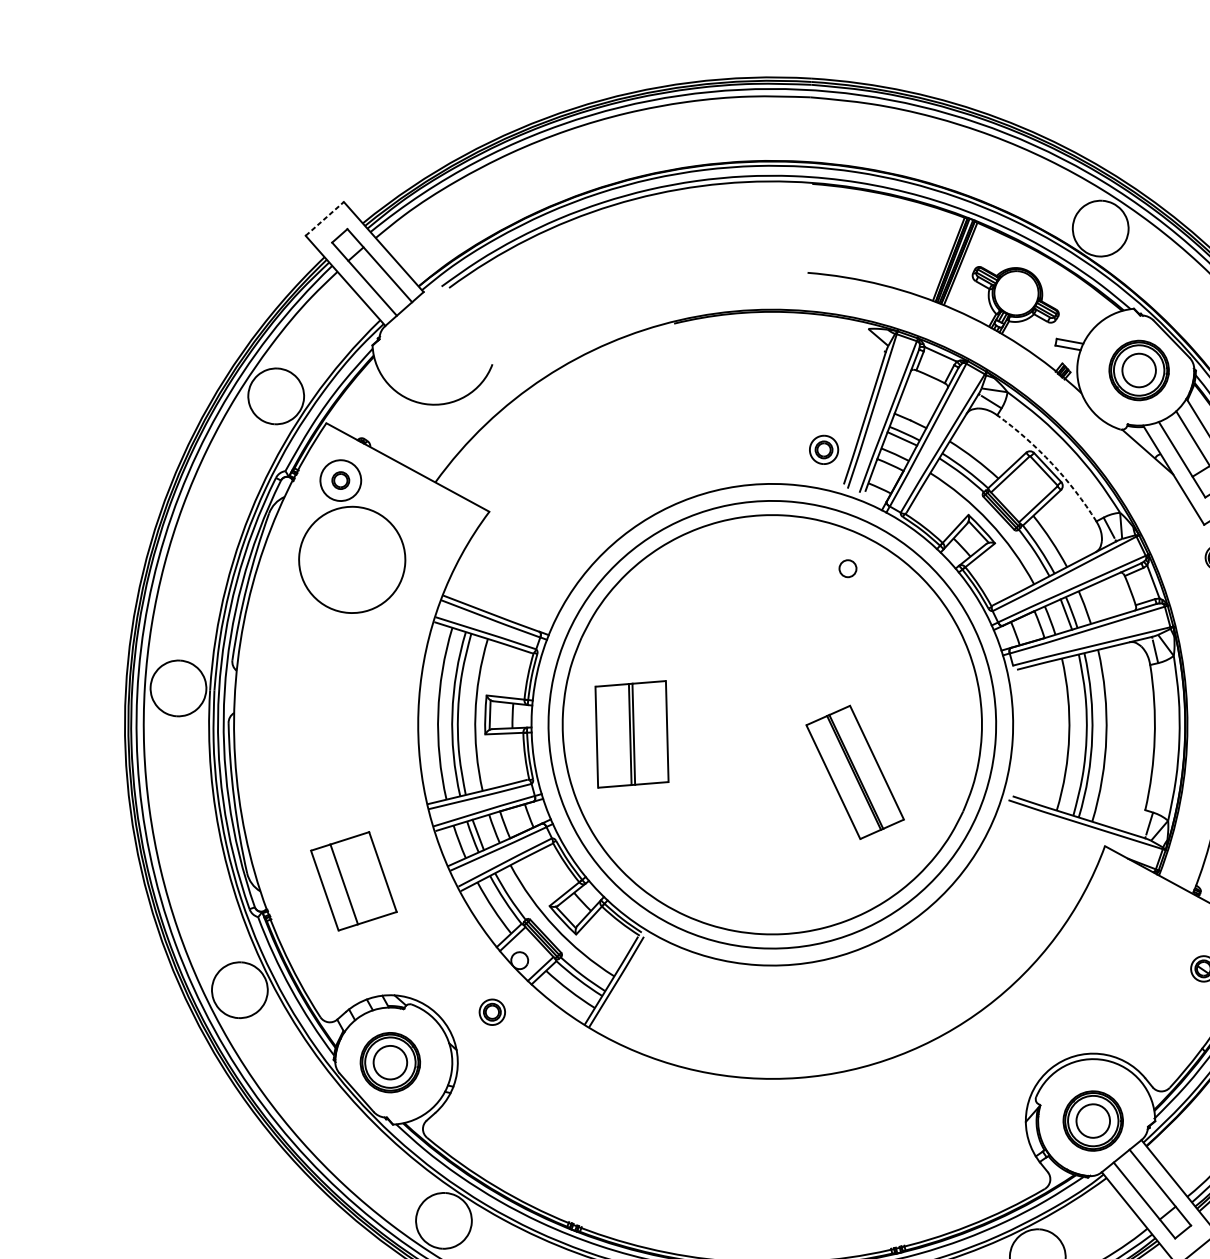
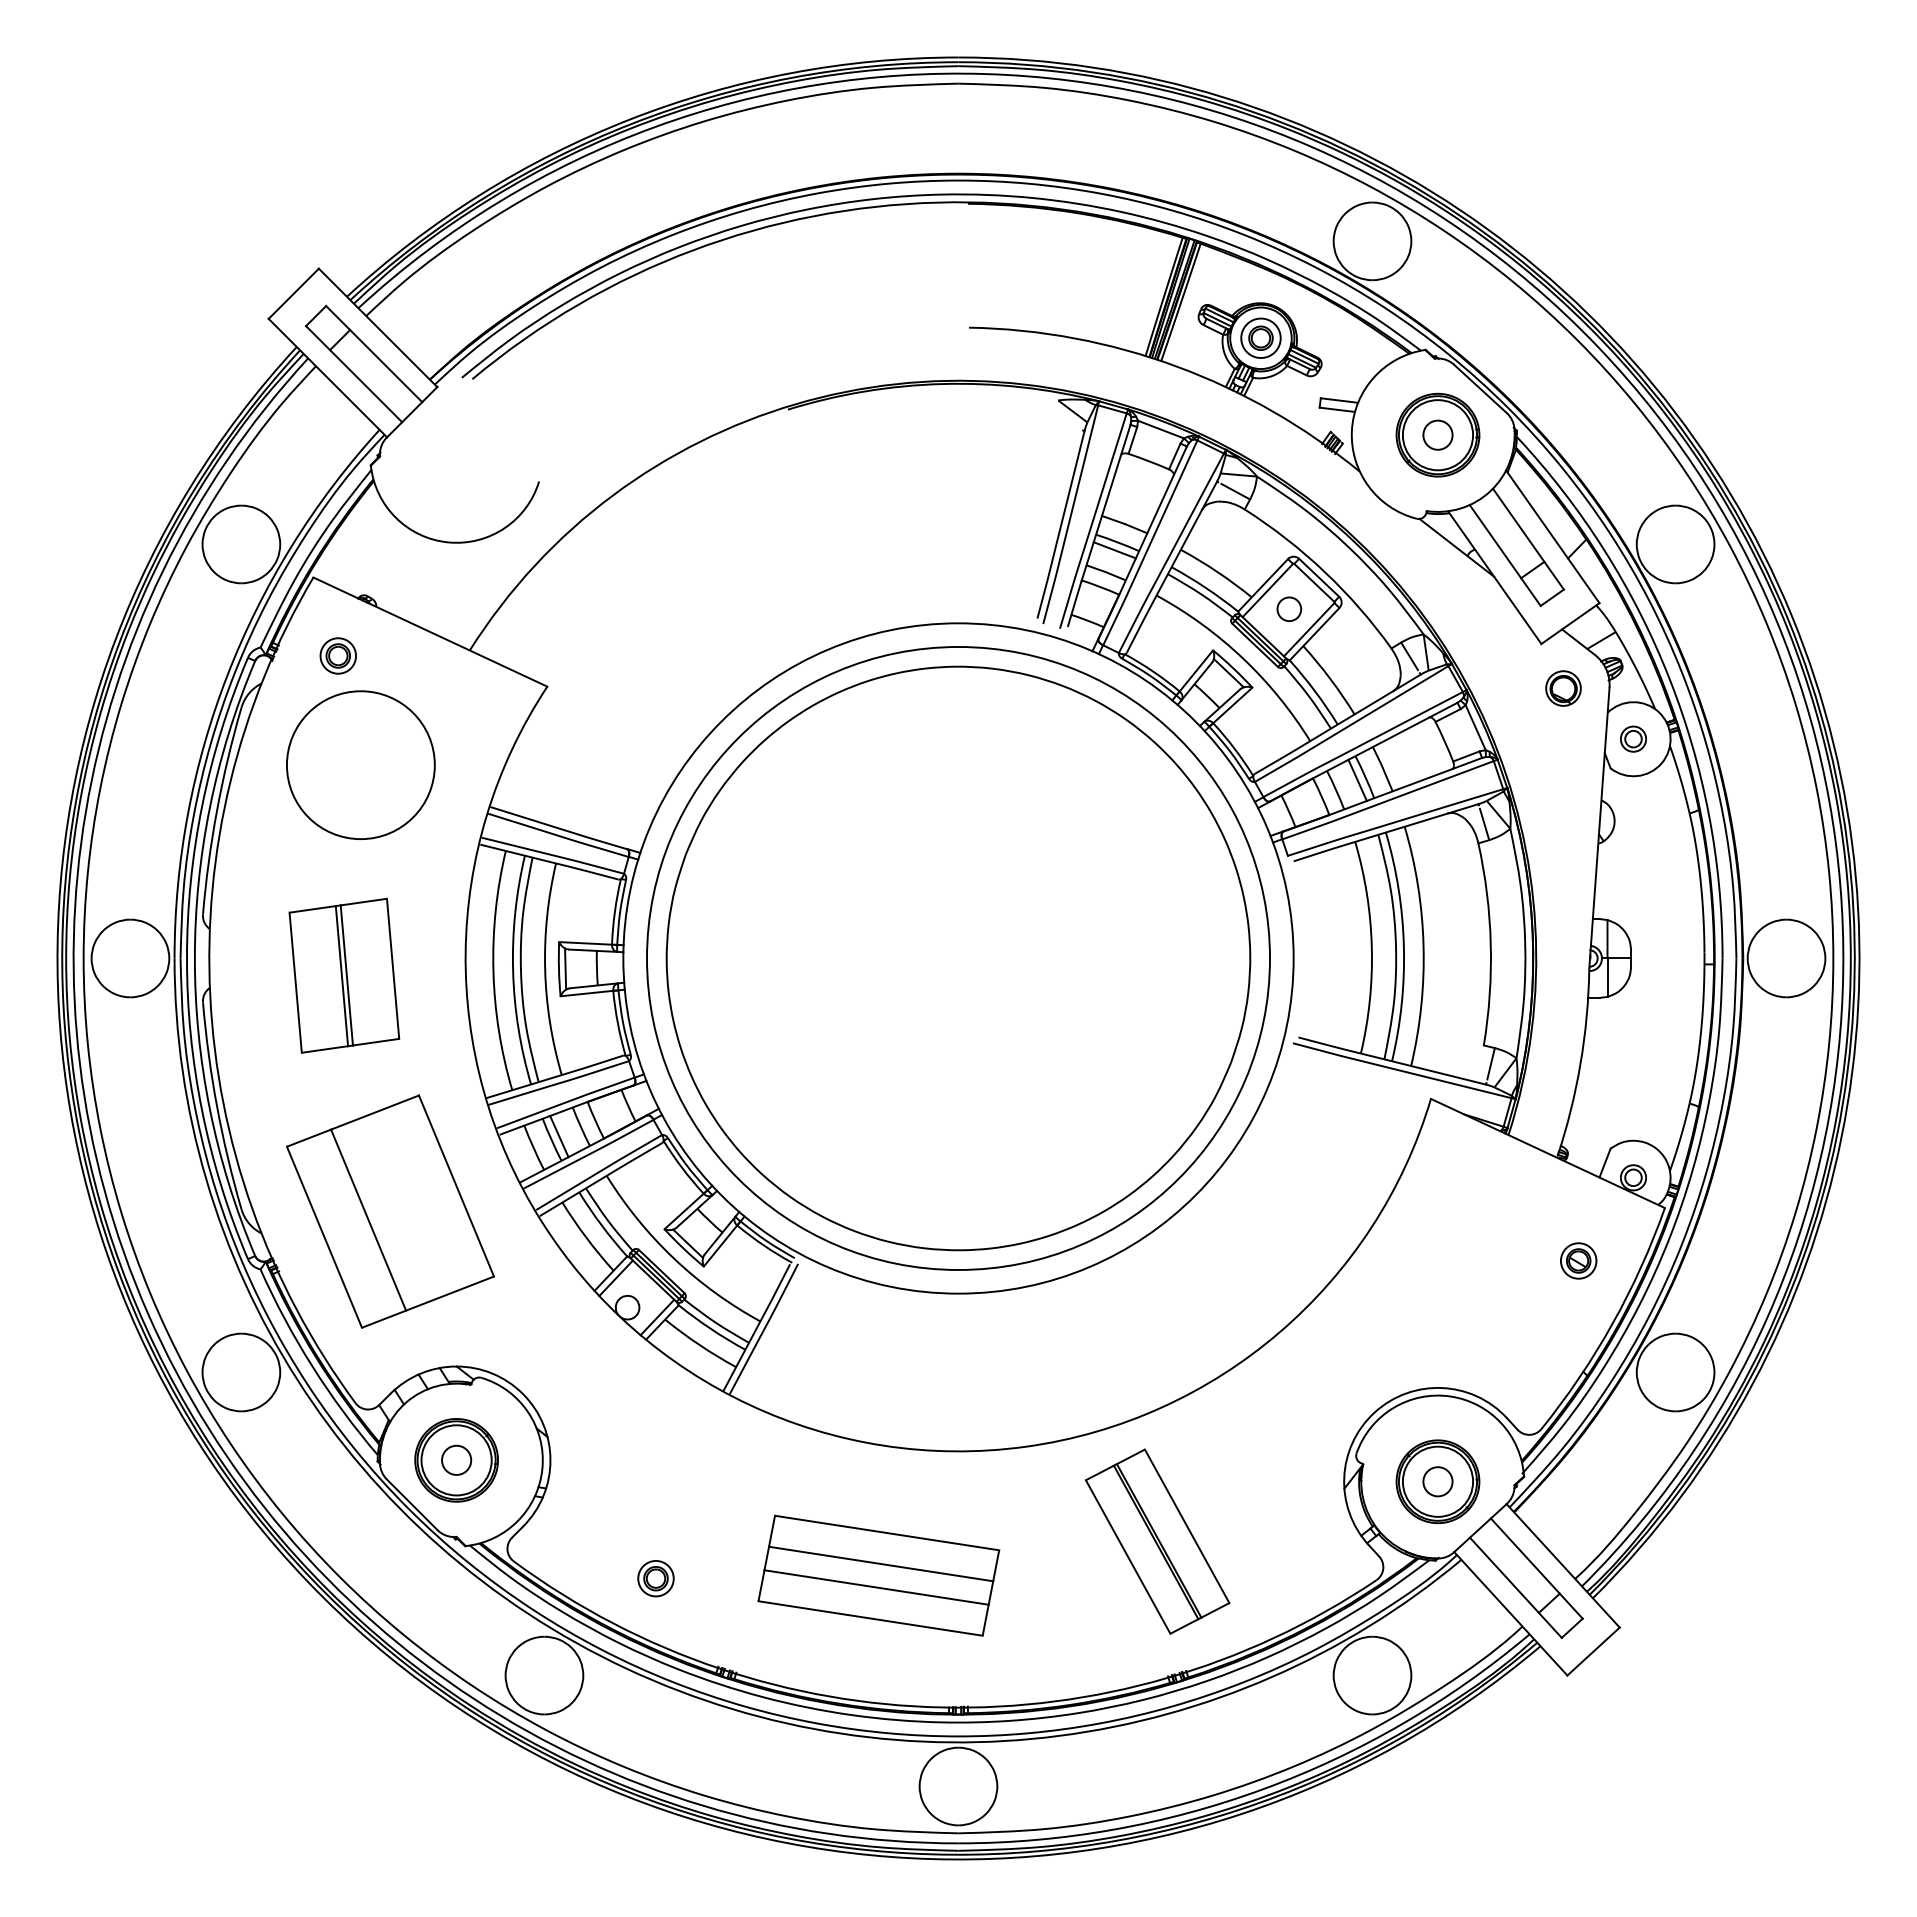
line: (325, 218) -> (294, 293), dashed -> solid
circle: (1138, 369) -> (1437, 434), size x0.62
part: (823, 449) -> (1260, 337), moved
arc: (1051, 463) -> (1324, 571), dashed -> solid
circle: (340, 480) -> (338, 655), size x0.62
circle: (848, 568) -> (1289, 608), moved
part: (632, 734) -> (344, 975), moved
part: (855, 772) -> (1157, 1541), moved
part: (353, 881) -> (390, 1211), size x1.67
part: (492, 1012) -> (655, 1578), moved
circle: (390, 1062) -> (456, 1459), size x0.62
circle: (1092, 1120) -> (1437, 1481), size x0.62
part: (687, 1163) -> (878, 1575), added

